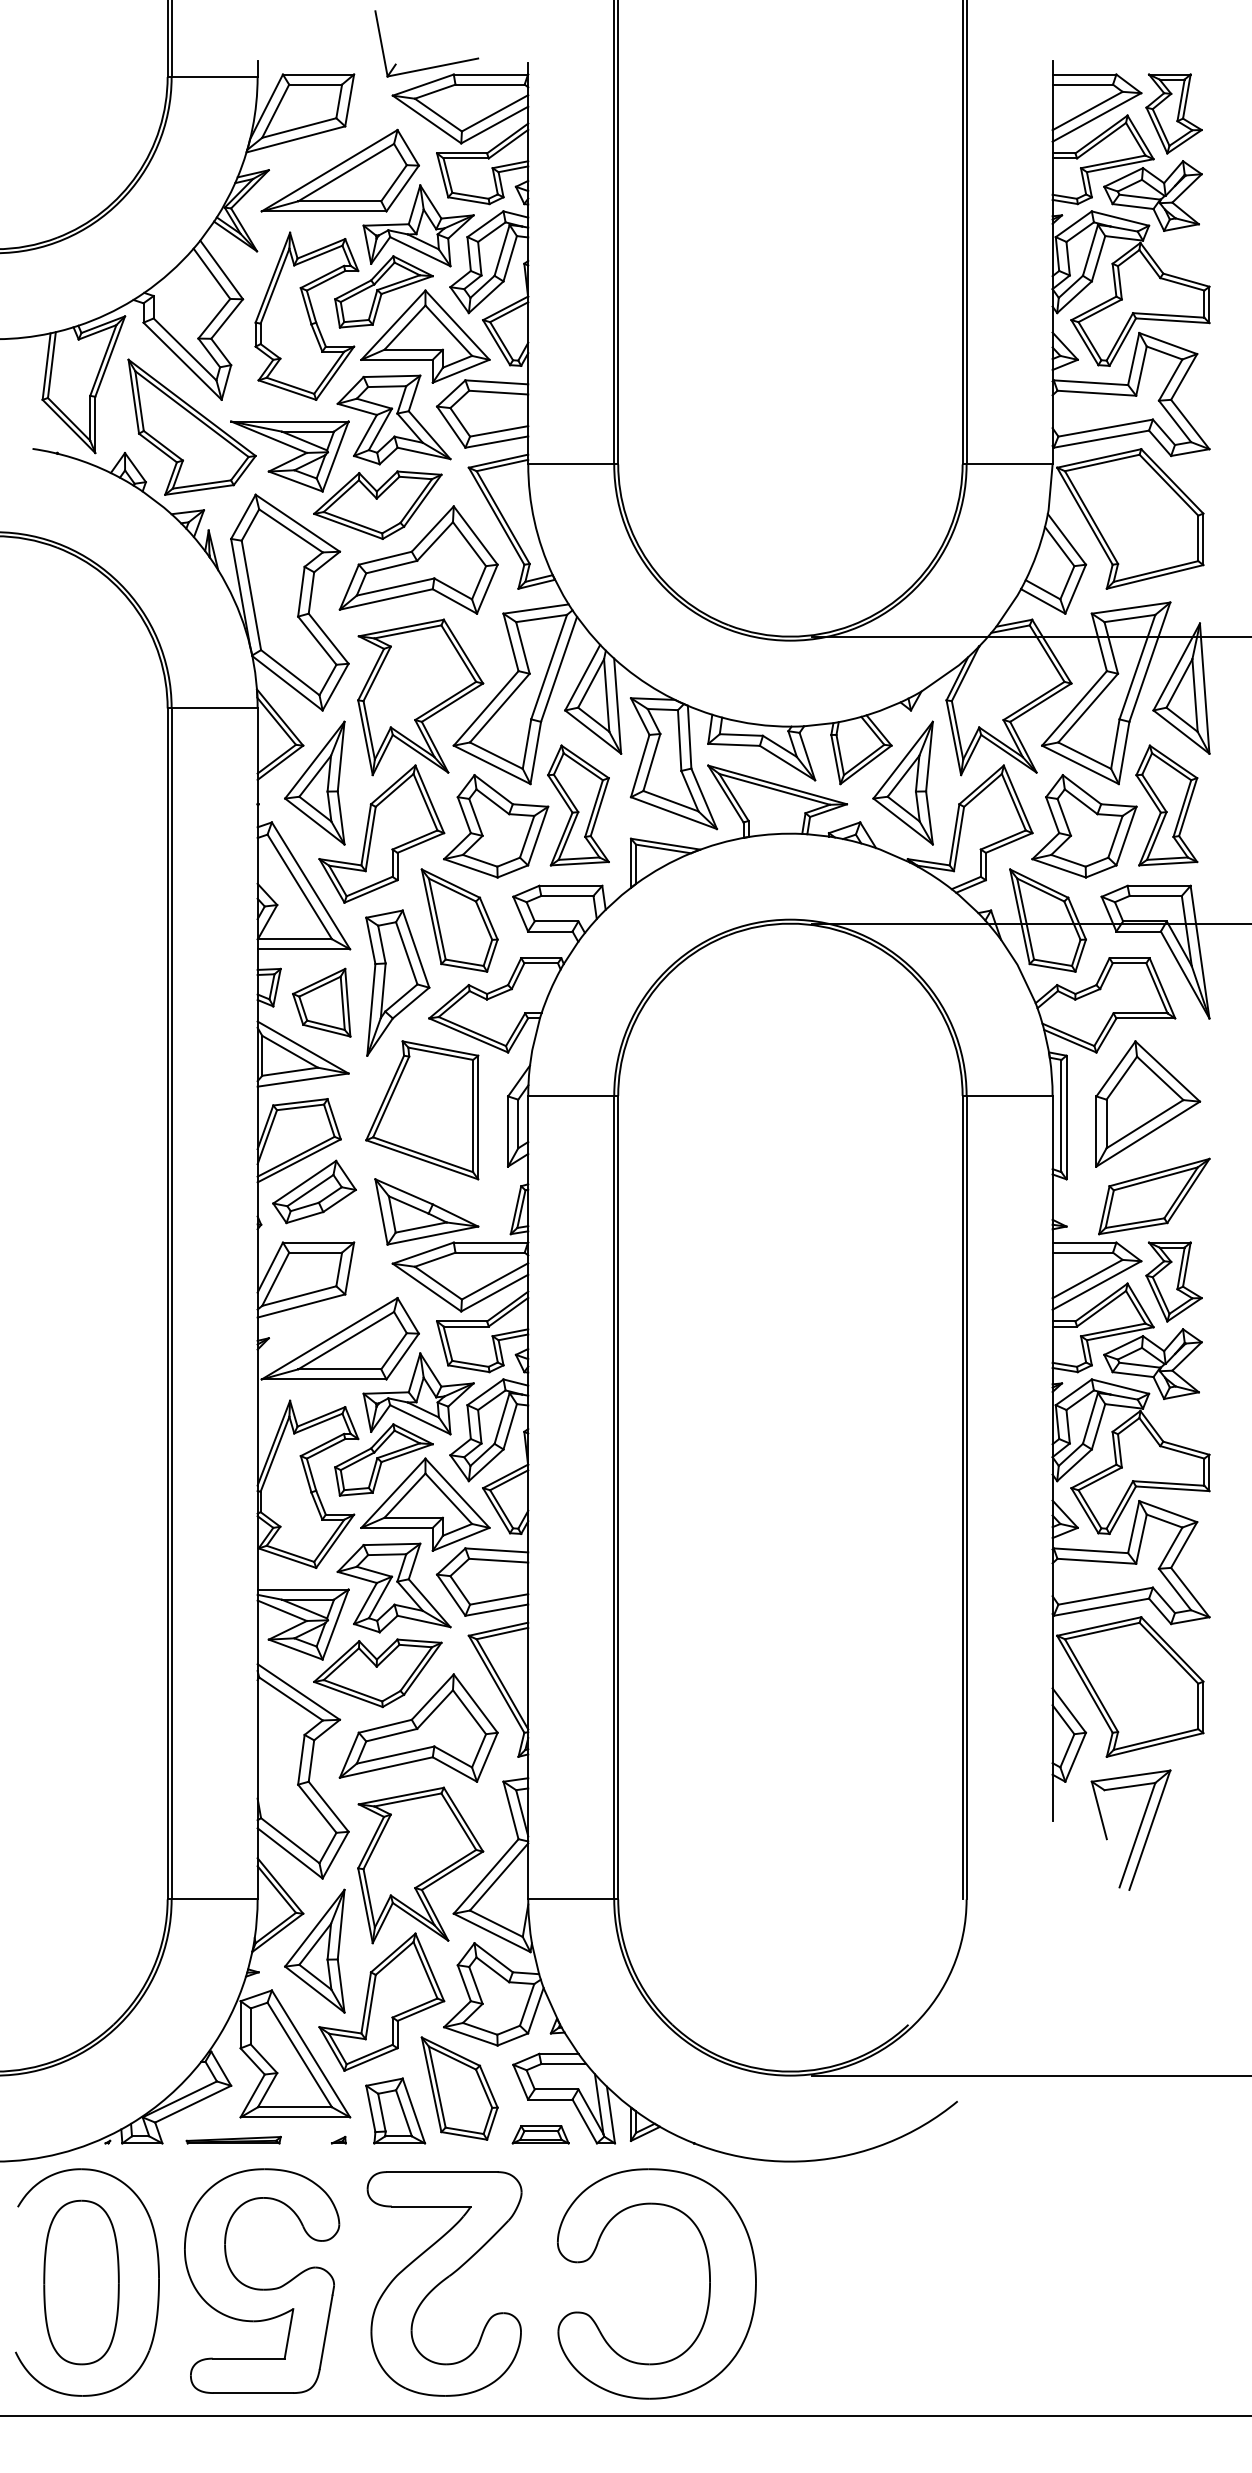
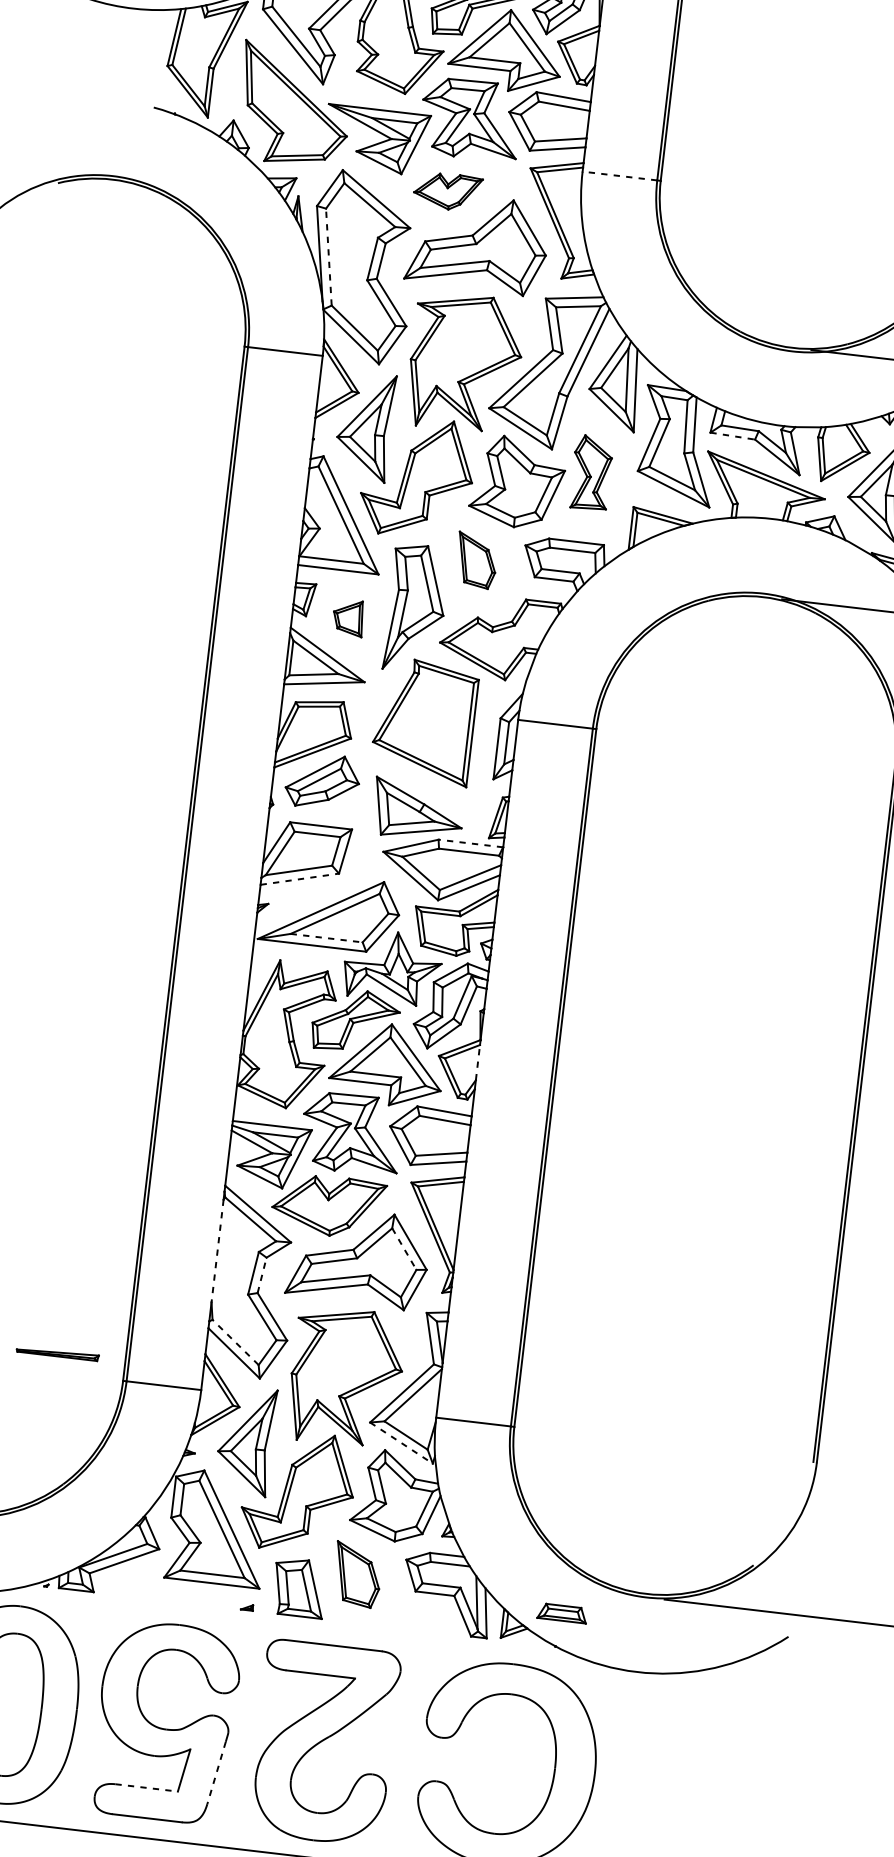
line: (571, 464) -> (620, 176), solid -> dashed
part: (377, 504) -> (447, 191), size x0.6
line: (251, 595) -> (328, 257), solid -> dashed
line: (734, 744) -> (733, 435), solid -> dashed
part: (578, 805) -> (591, 472), size x0.7
part: (459, 920) -> (476, 560), size x0.6
part: (321, 1002) -> (348, 617), size x0.6
line: (490, 1242) -> (470, 843), solid -> dashed
line: (301, 1305) -> (299, 878), solid -> dashed
line: (340, 1369) -> (327, 938), solid -> dashed
line: (528, 1490) -> (478, 1062), solid -> dashed
line: (469, 1712) -> (404, 1249), solid -> dashed
line: (257, 1739) -> (217, 1251), solid -> dashed
line: (311, 1761) -> (262, 1275), solid -> dashed
line: (290, 1840) -> (235, 1342), solid -> dashed
line: (492, 1932) -> (401, 1442), solid -> dashed
part: (459, 2088) -> (357, 1574), size x0.7
part: (540, 2134) -> (562, 1612), moved
part: (233, 2139) -> (57, 1353), moved
line: (326, 2332) -> (216, 1773), solid -> dashed
line: (248, 2358) -> (146, 1787), solid -> dashed

